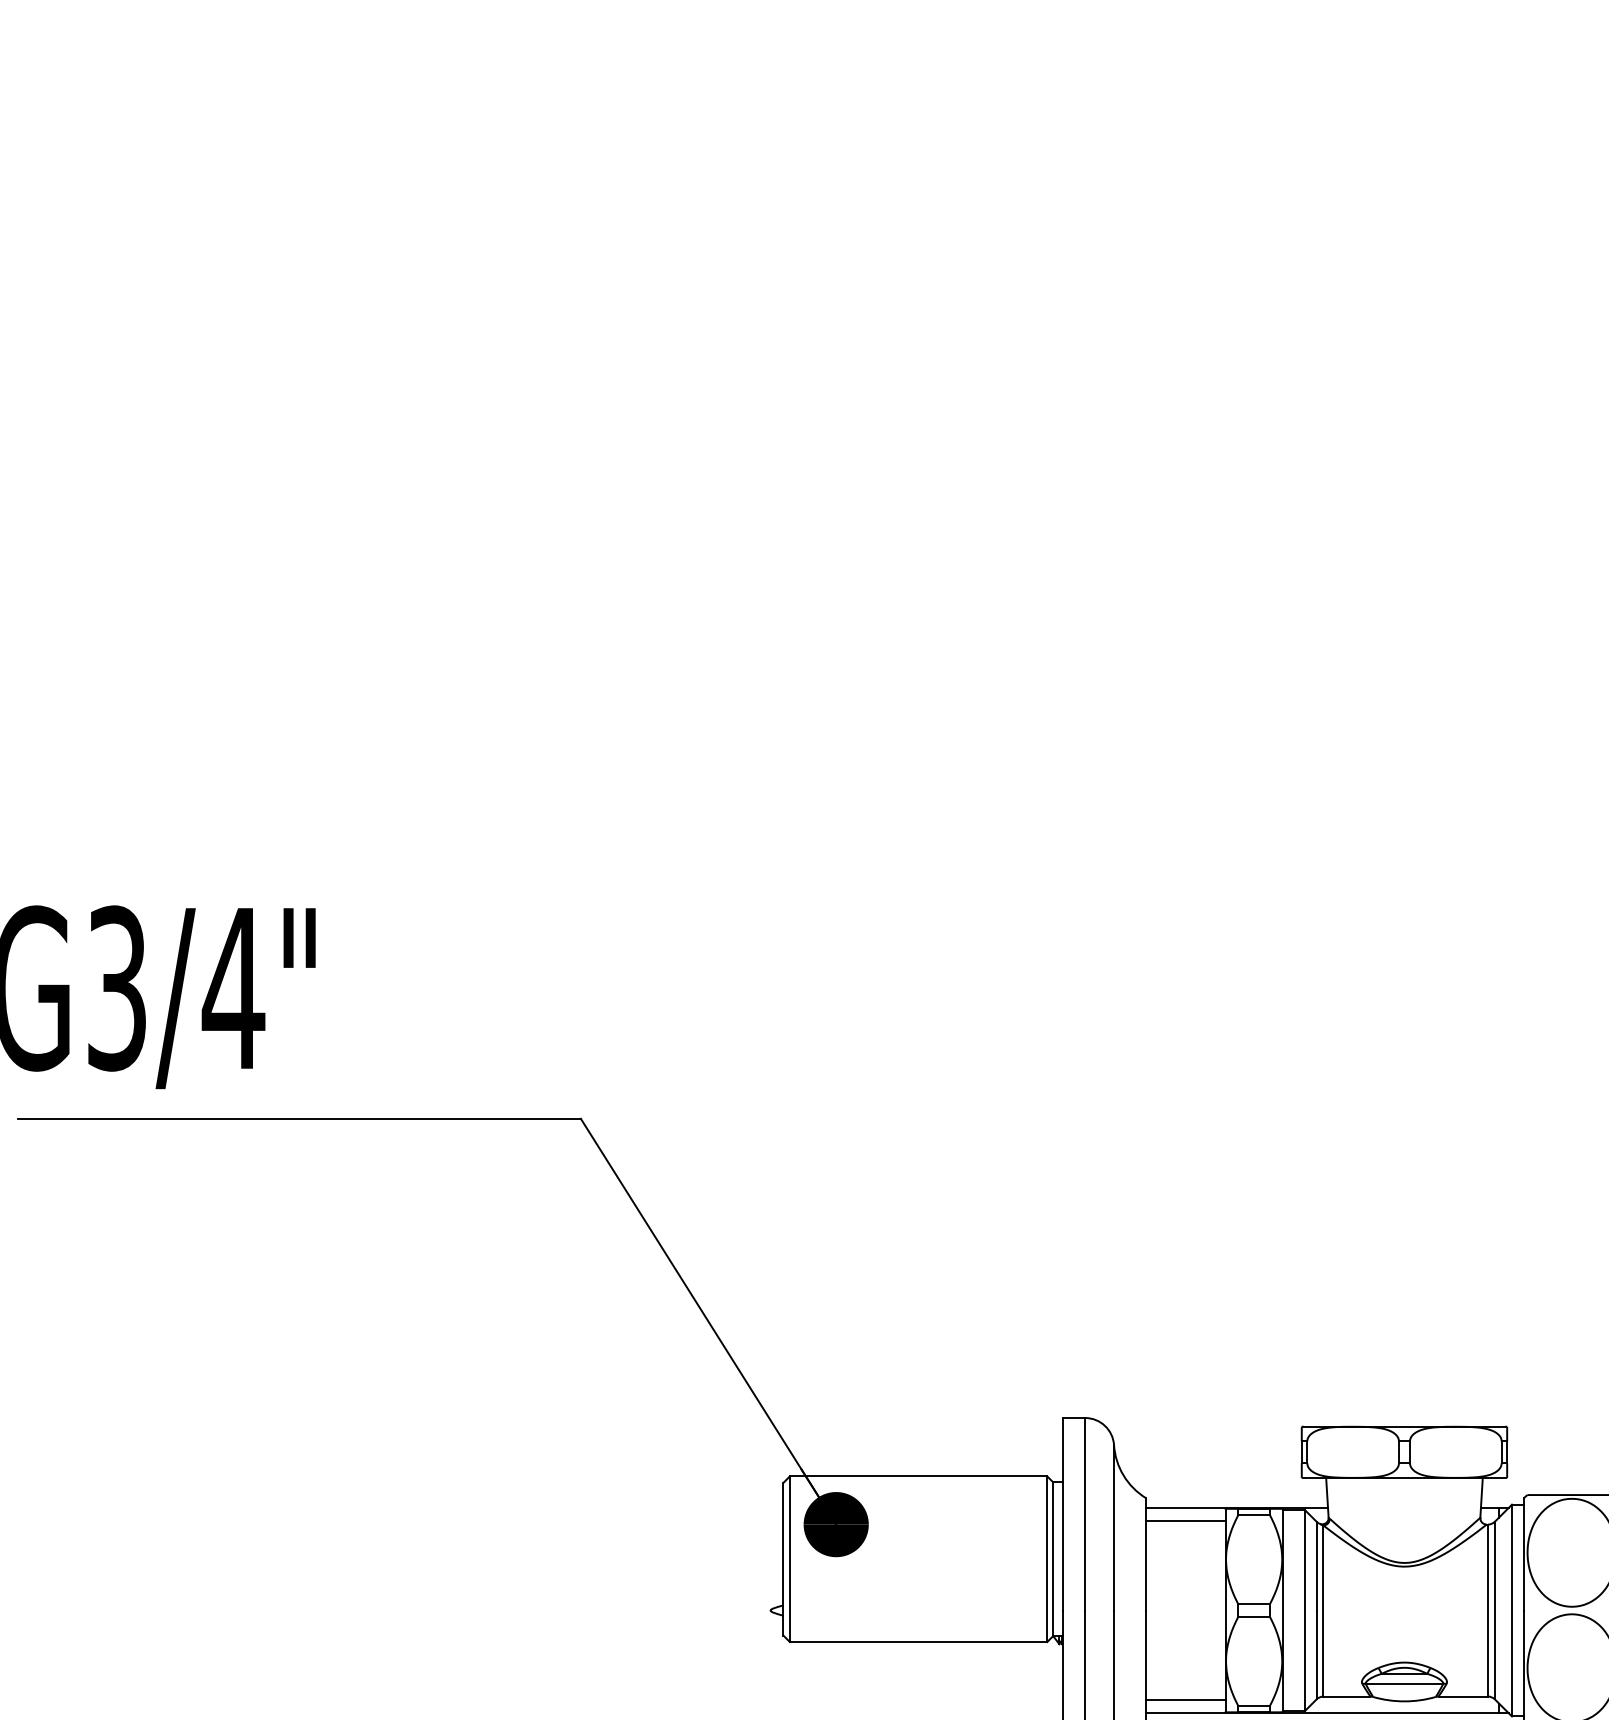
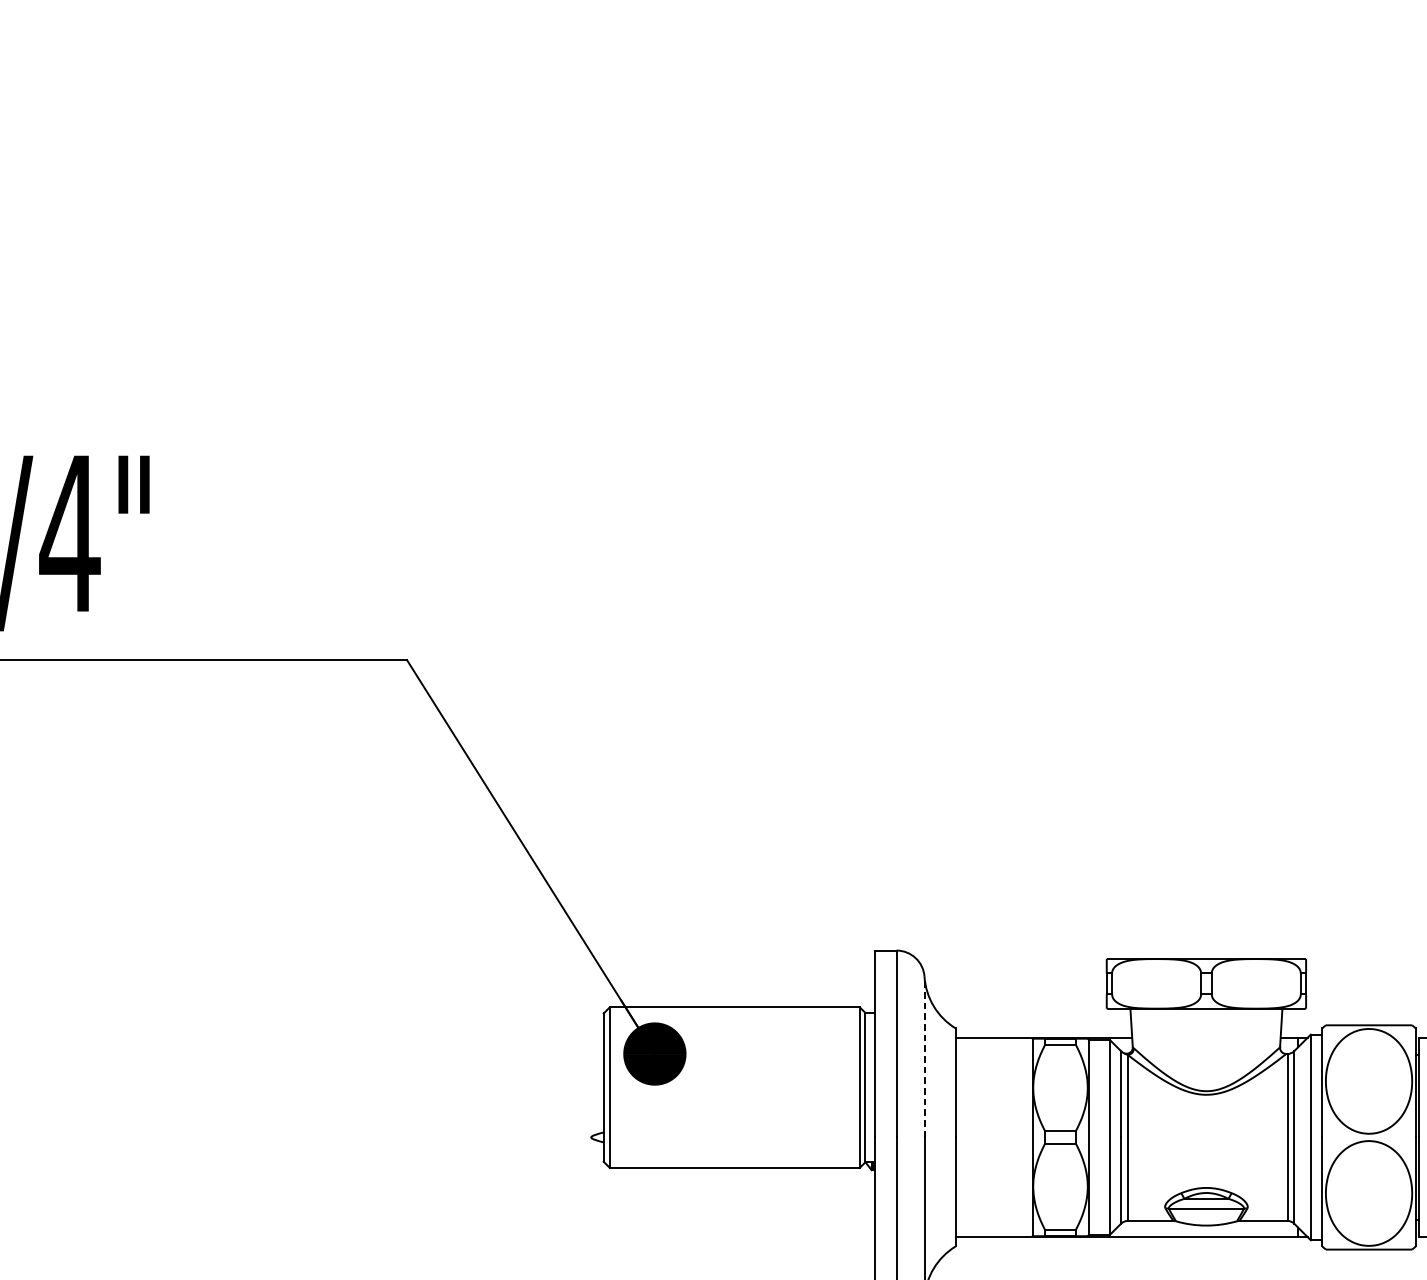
line: (1185, 1520) -> (993, 1050), removed
line: (1114, 1527) -> (924, 1056), solid -> dashed
line: (1185, 1700) -> (993, 1224), removed

